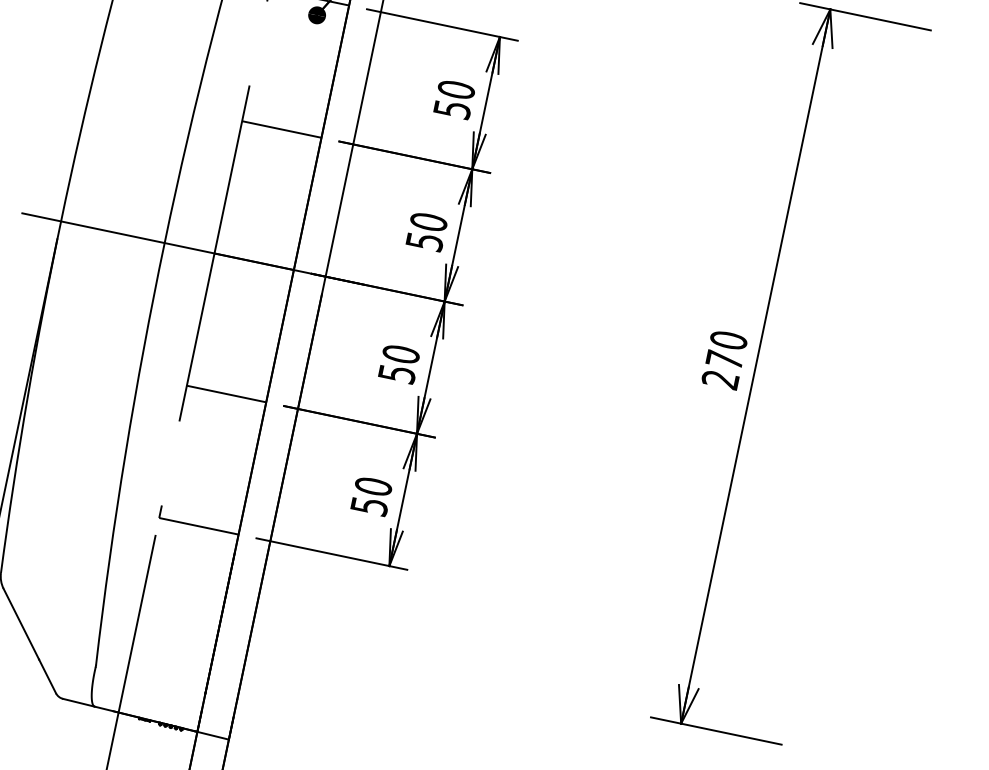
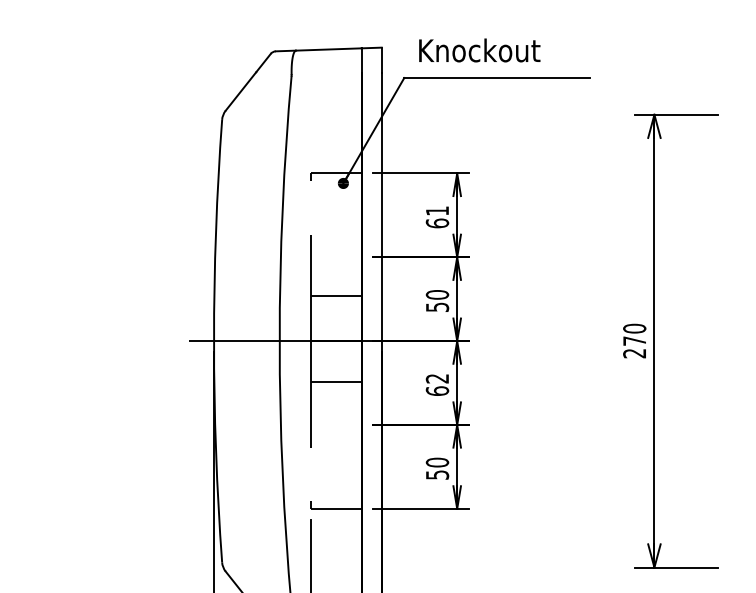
text: (454, 100) -> (437, 217), 50 -> 61
line: (281, 129) -> (336, 296), moved
text: (399, 363) -> (437, 384), 50 -> 62
line: (226, 394) -> (336, 382), moved

